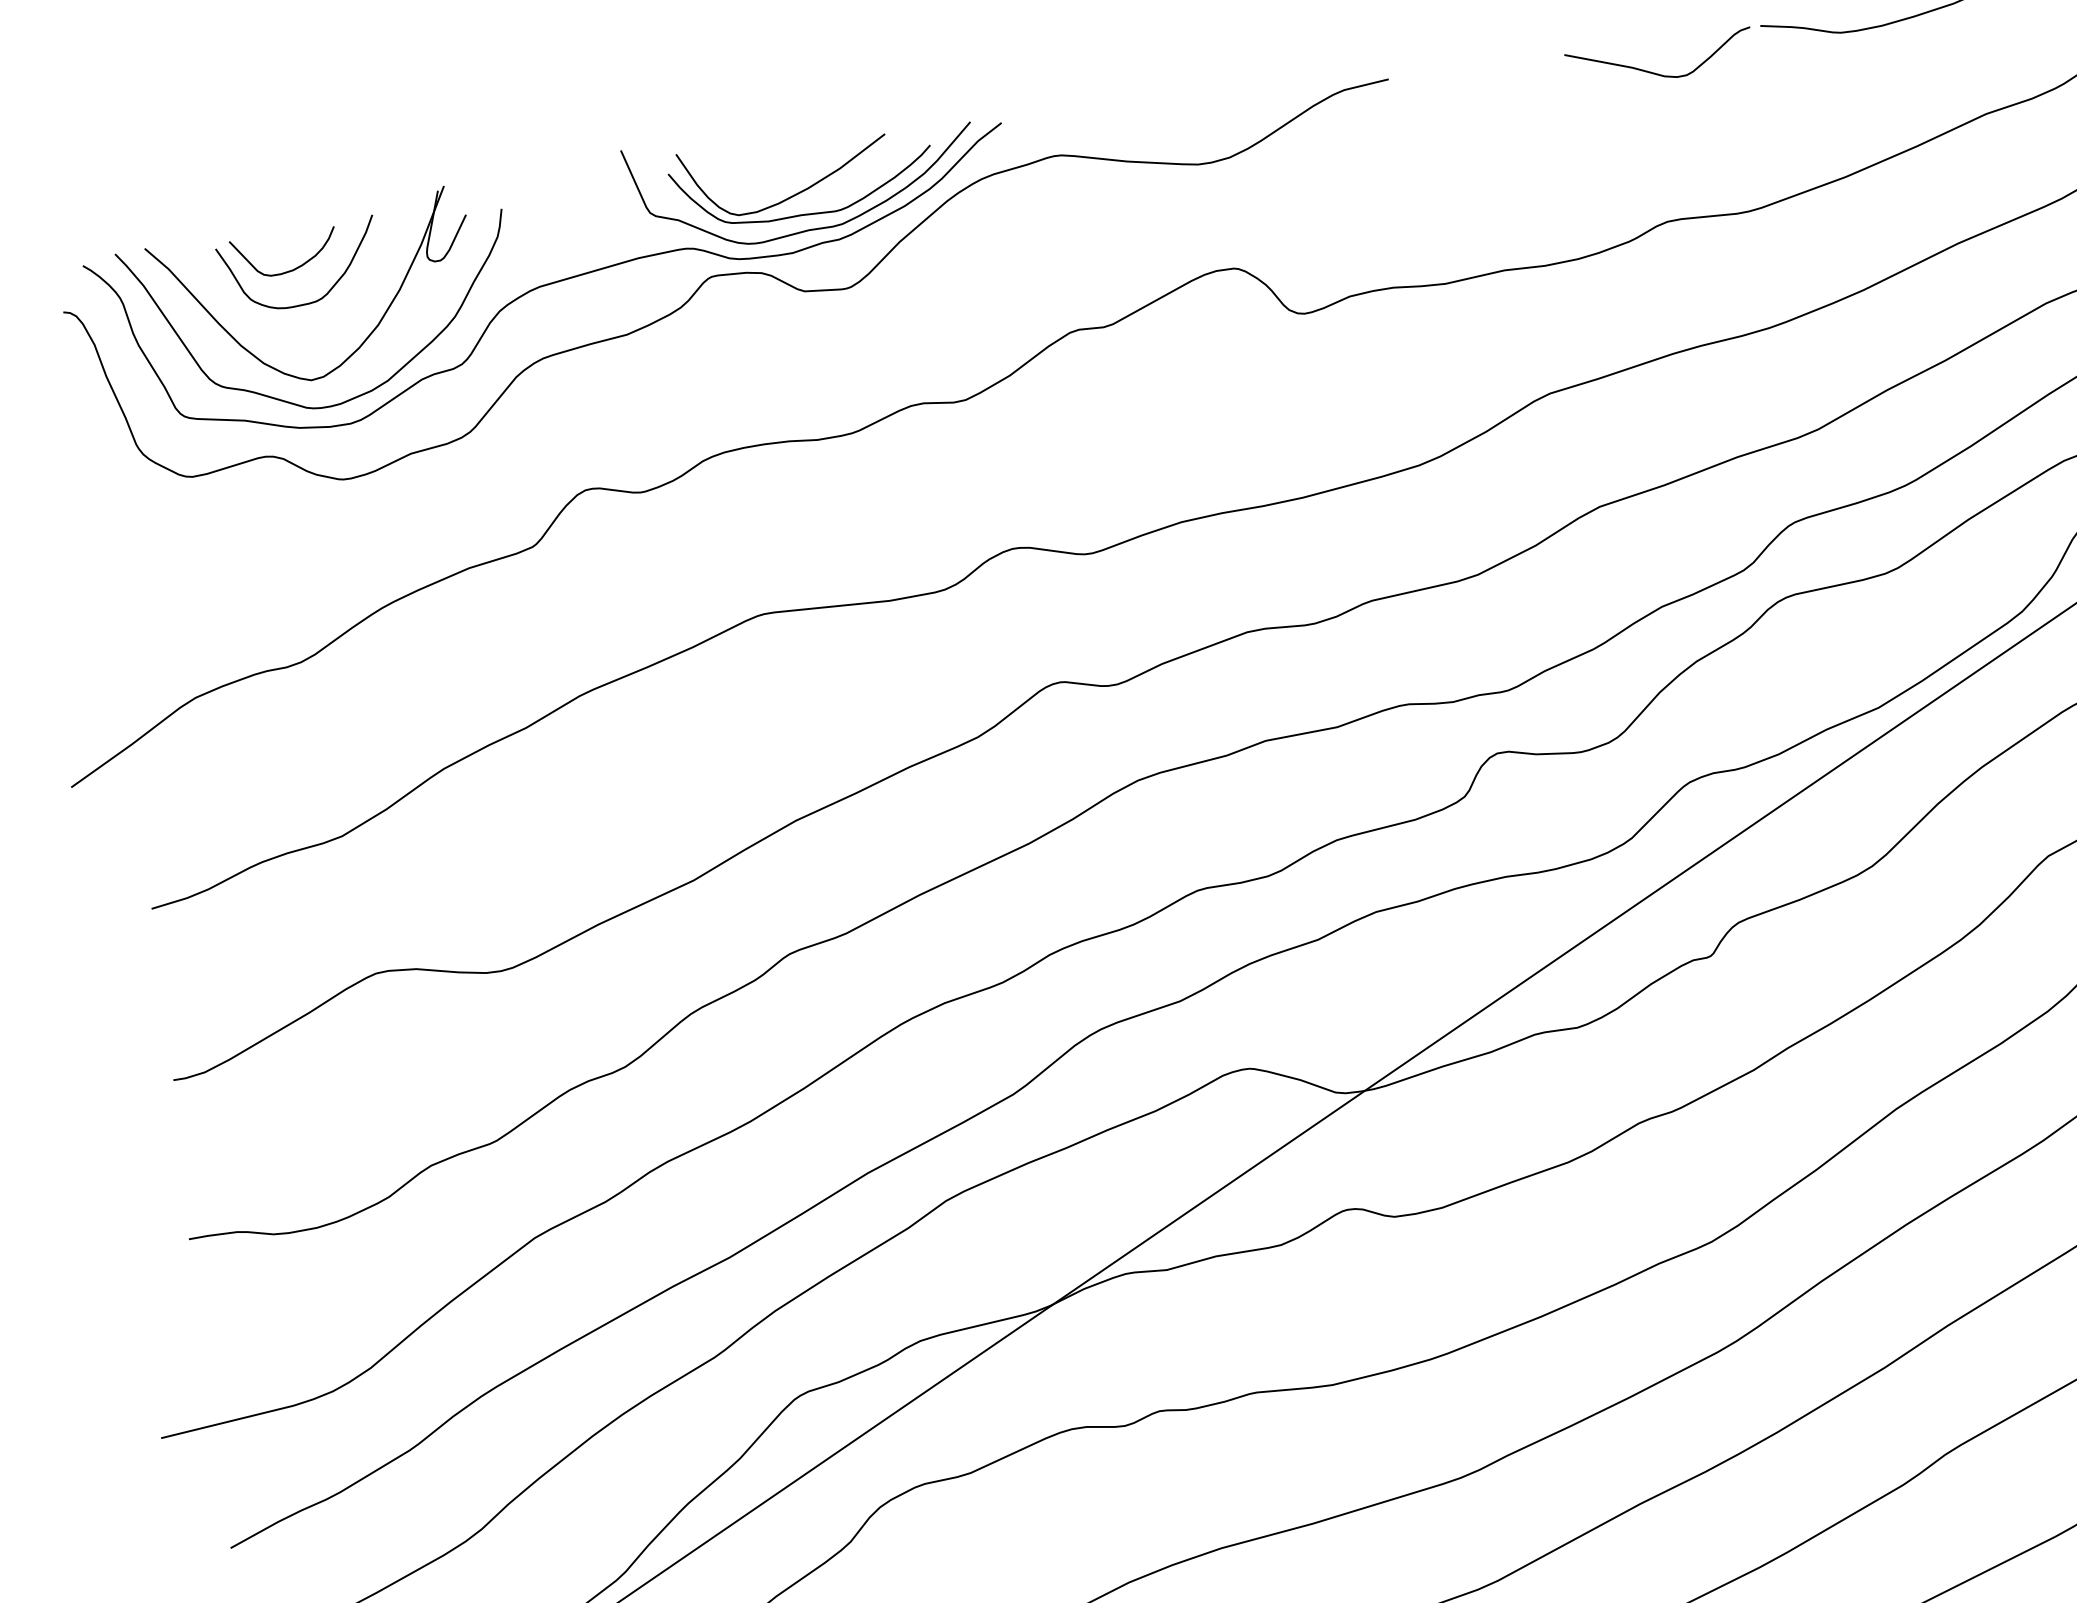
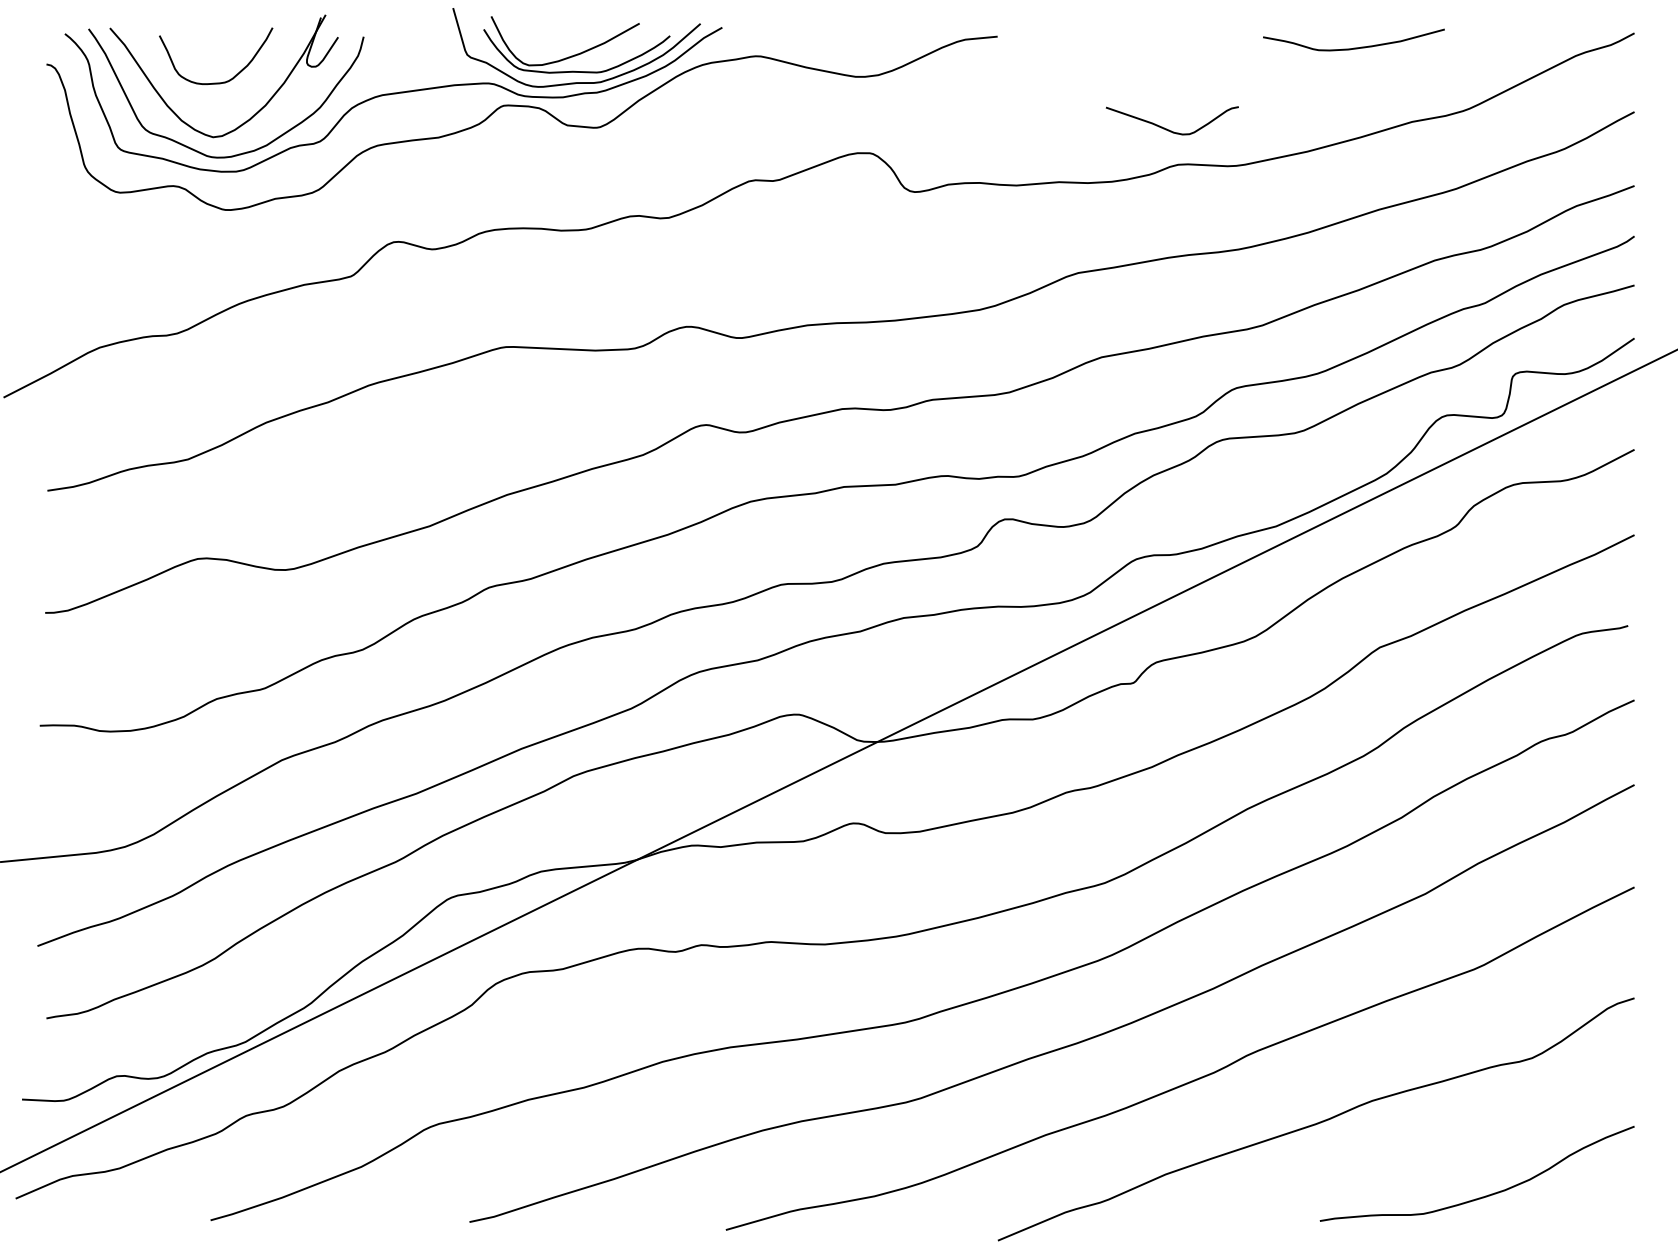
curve: (1657, 72) -> (1169, 129), moved
curve: (290, 269) -> (209, 57), removed

